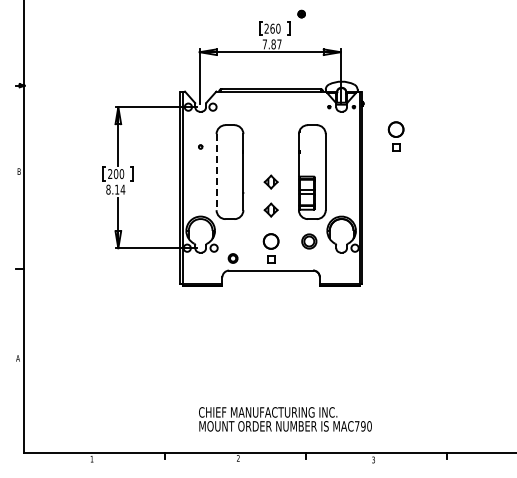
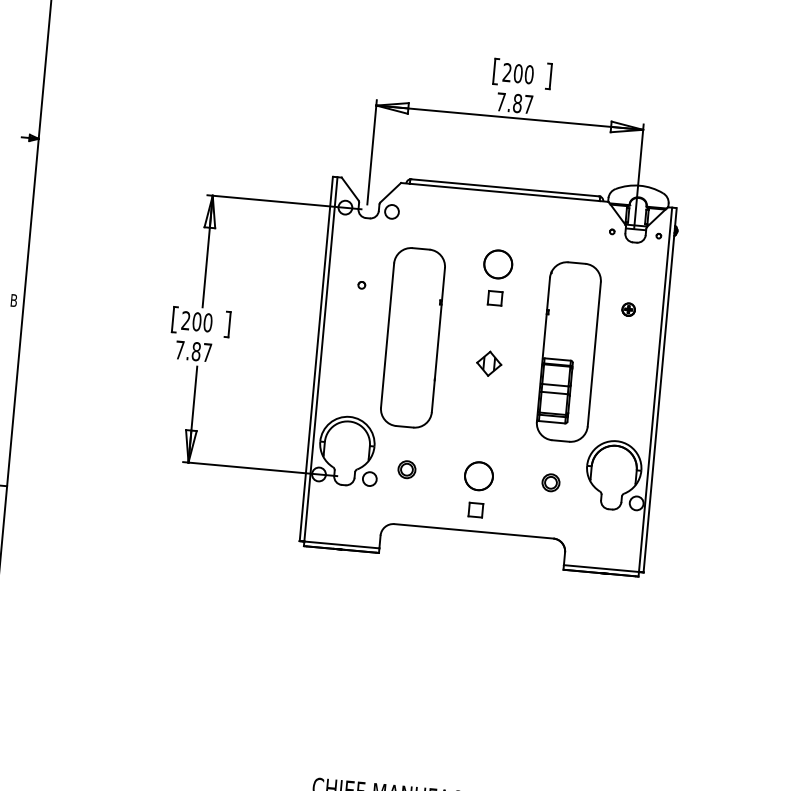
part: (301, 13) -> (628, 308), moved
text: (272, 28) -> (518, 73), 260 -> 200
part: (395, 136) -> (495, 277), moved
line: (216, 172) -> (387, 336), dashed -> solid
text: (115, 189) -> (193, 350), 8.14 -> 7.87
part: (270, 209) -> (483, 415), removed
part: (308, 241) -> (549, 482), size x0.62
part: (232, 258) -> (405, 469), moved

